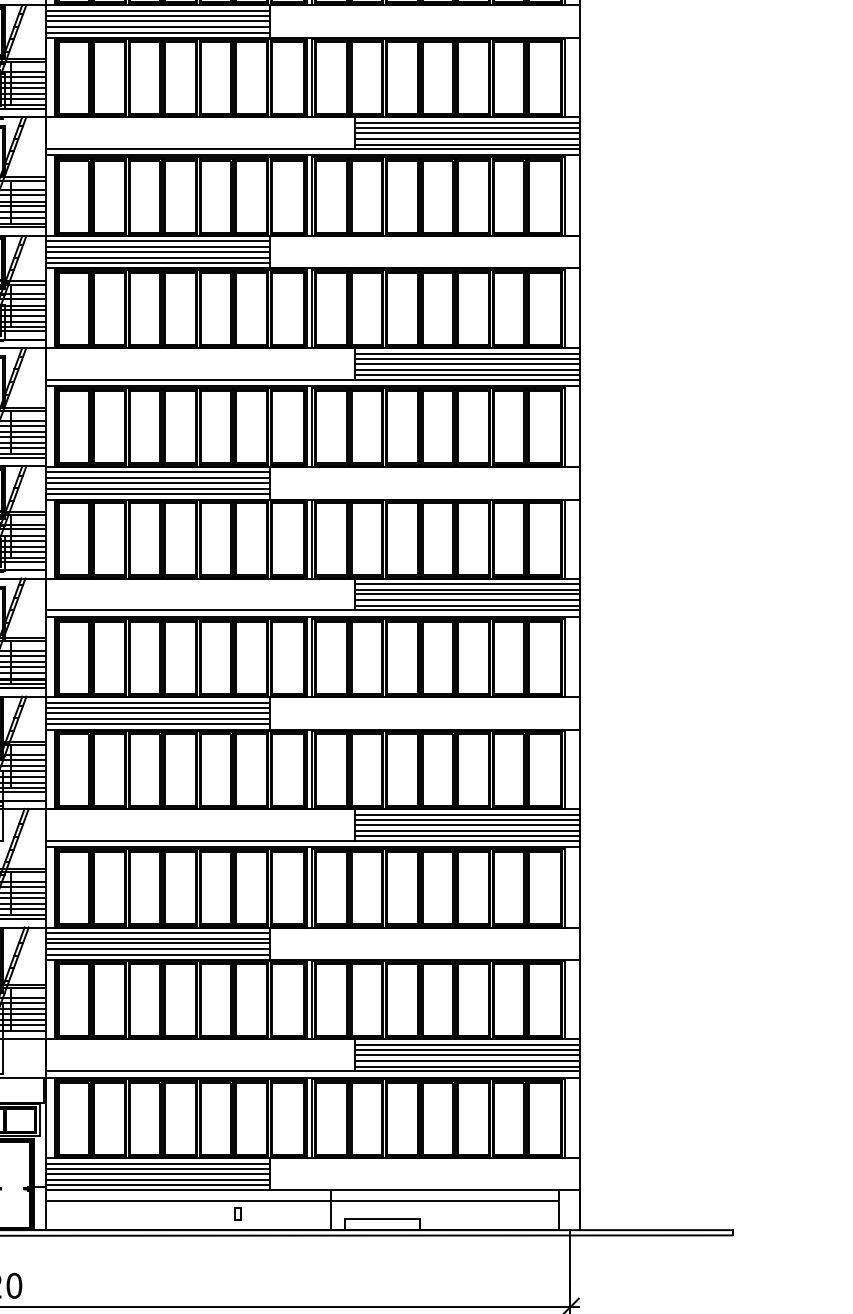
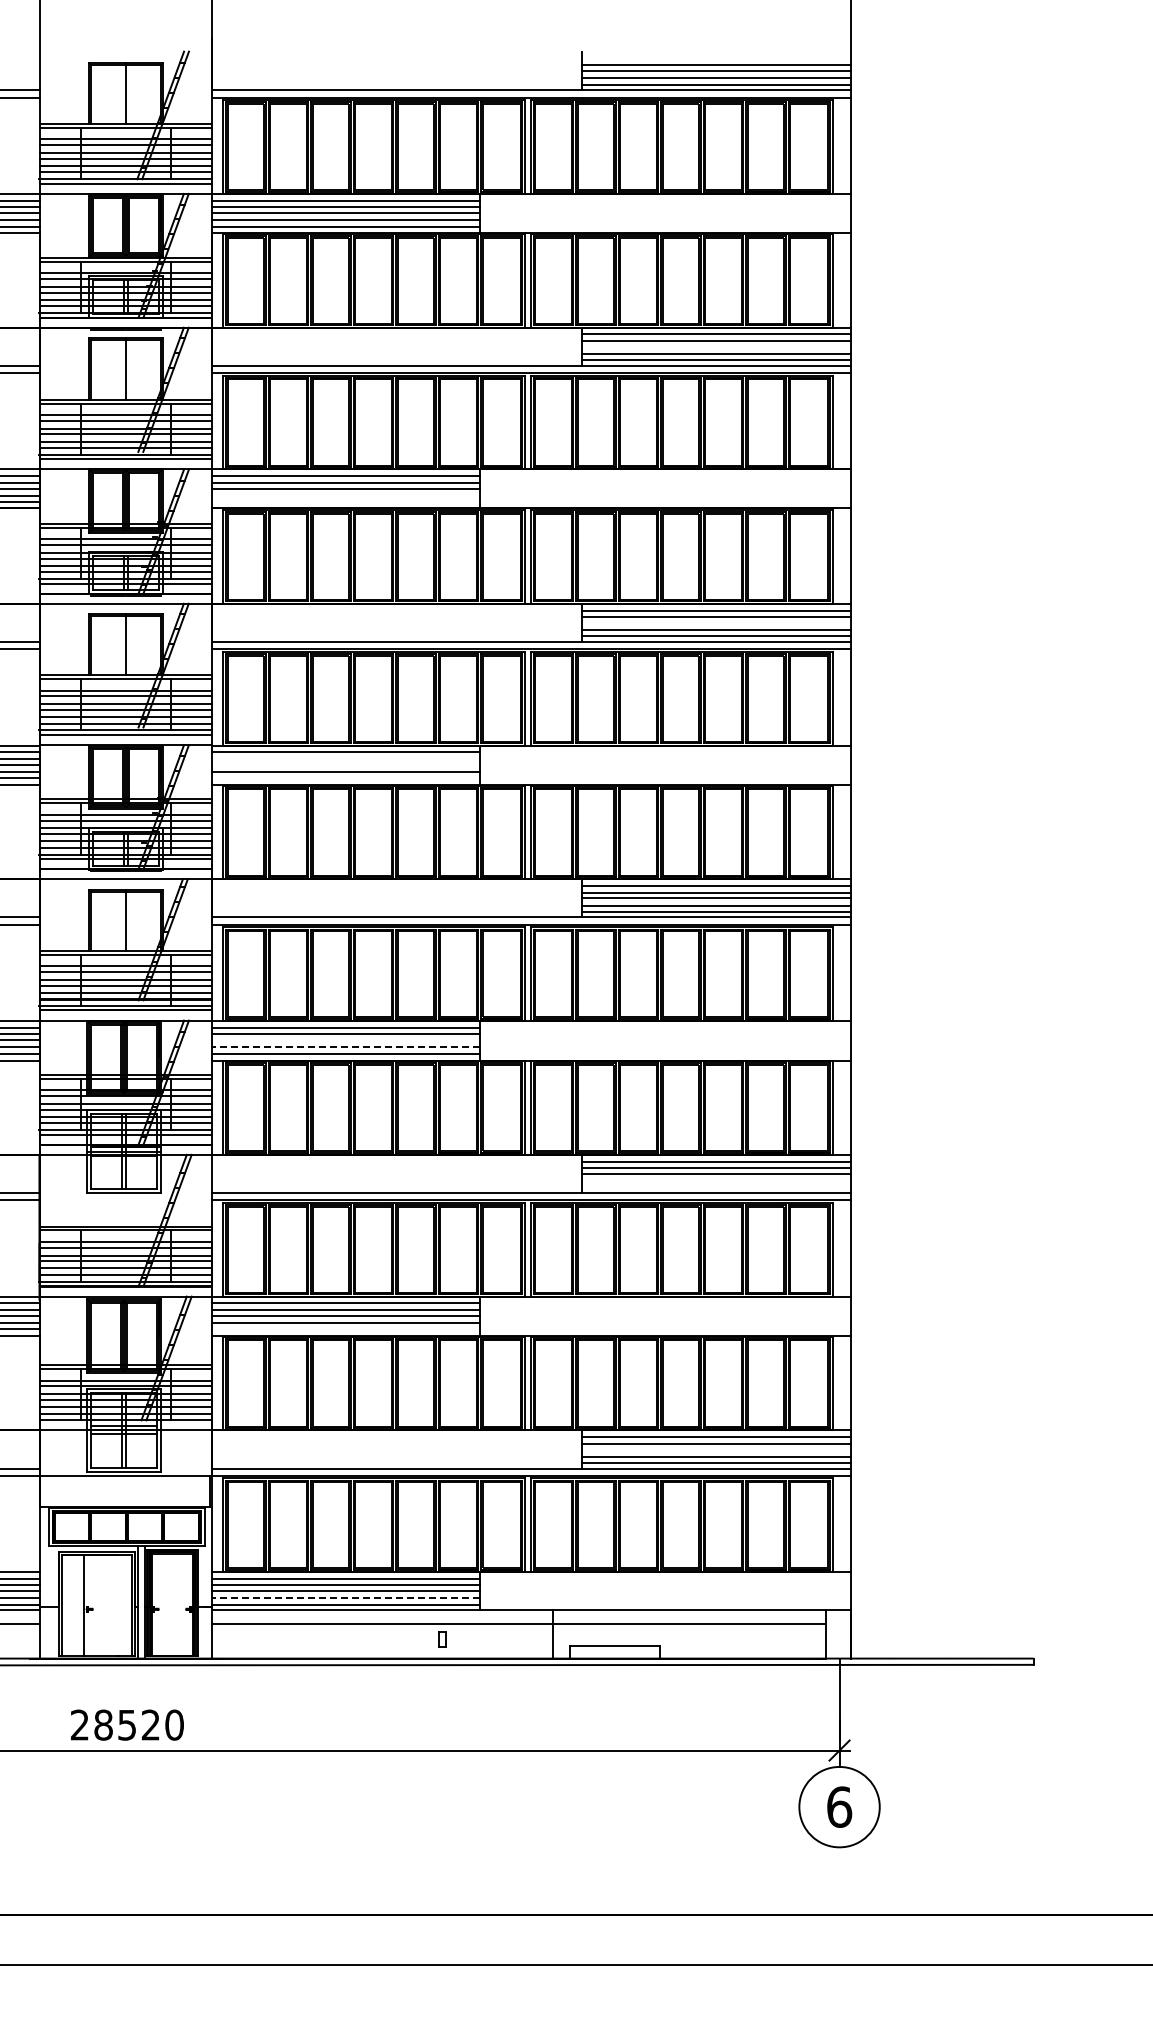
line: (467, 132) -> (716, 346), removed
line: (157, 257) -> (345, 495), removed
line: (157, 263) -> (345, 502), removed
line: (467, 363) -> (716, 622), removed
line: (157, 477) -> (345, 758), removed
line: (157, 482) -> (345, 764), removed
line: (157, 494) -> (345, 778), removed
line: (157, 713) -> (345, 1040), removed
line: (157, 719) -> (345, 1047), solid -> dashed
line: (467, 831) -> (716, 1181), removed
line: (467, 836) -> (716, 1187), removed
line: (157, 954) -> (345, 1329), removed
line: (467, 1055) -> (716, 1449), removed
line: (157, 1179) -> (345, 1598), solid -> dashed

